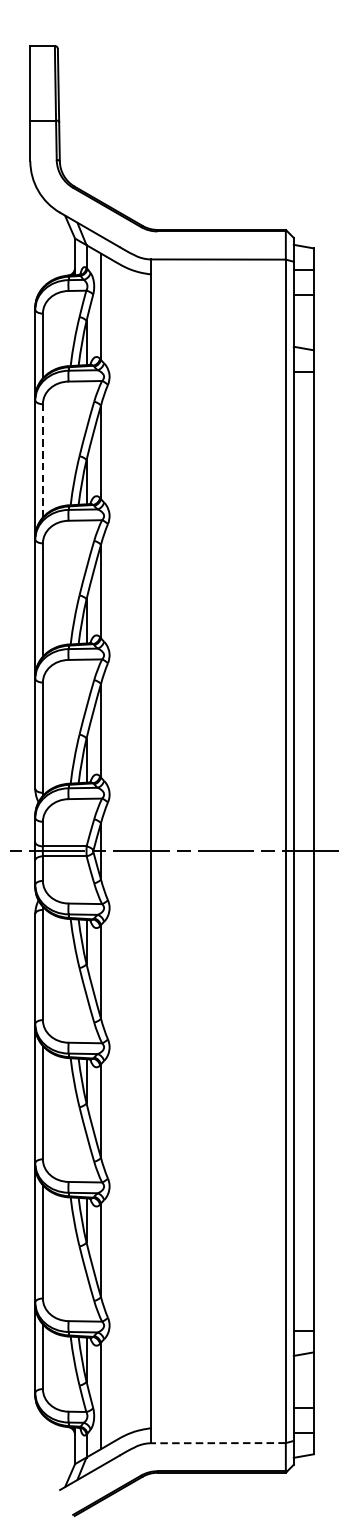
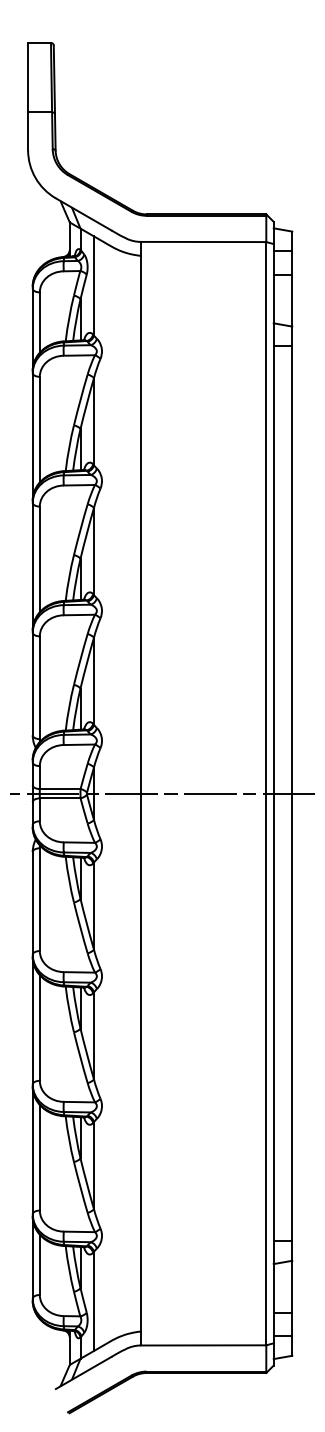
line: (42, 460) -> (39, 429), dashed -> solid
line: (218, 1443) -> (203, 1345), dashed -> solid

